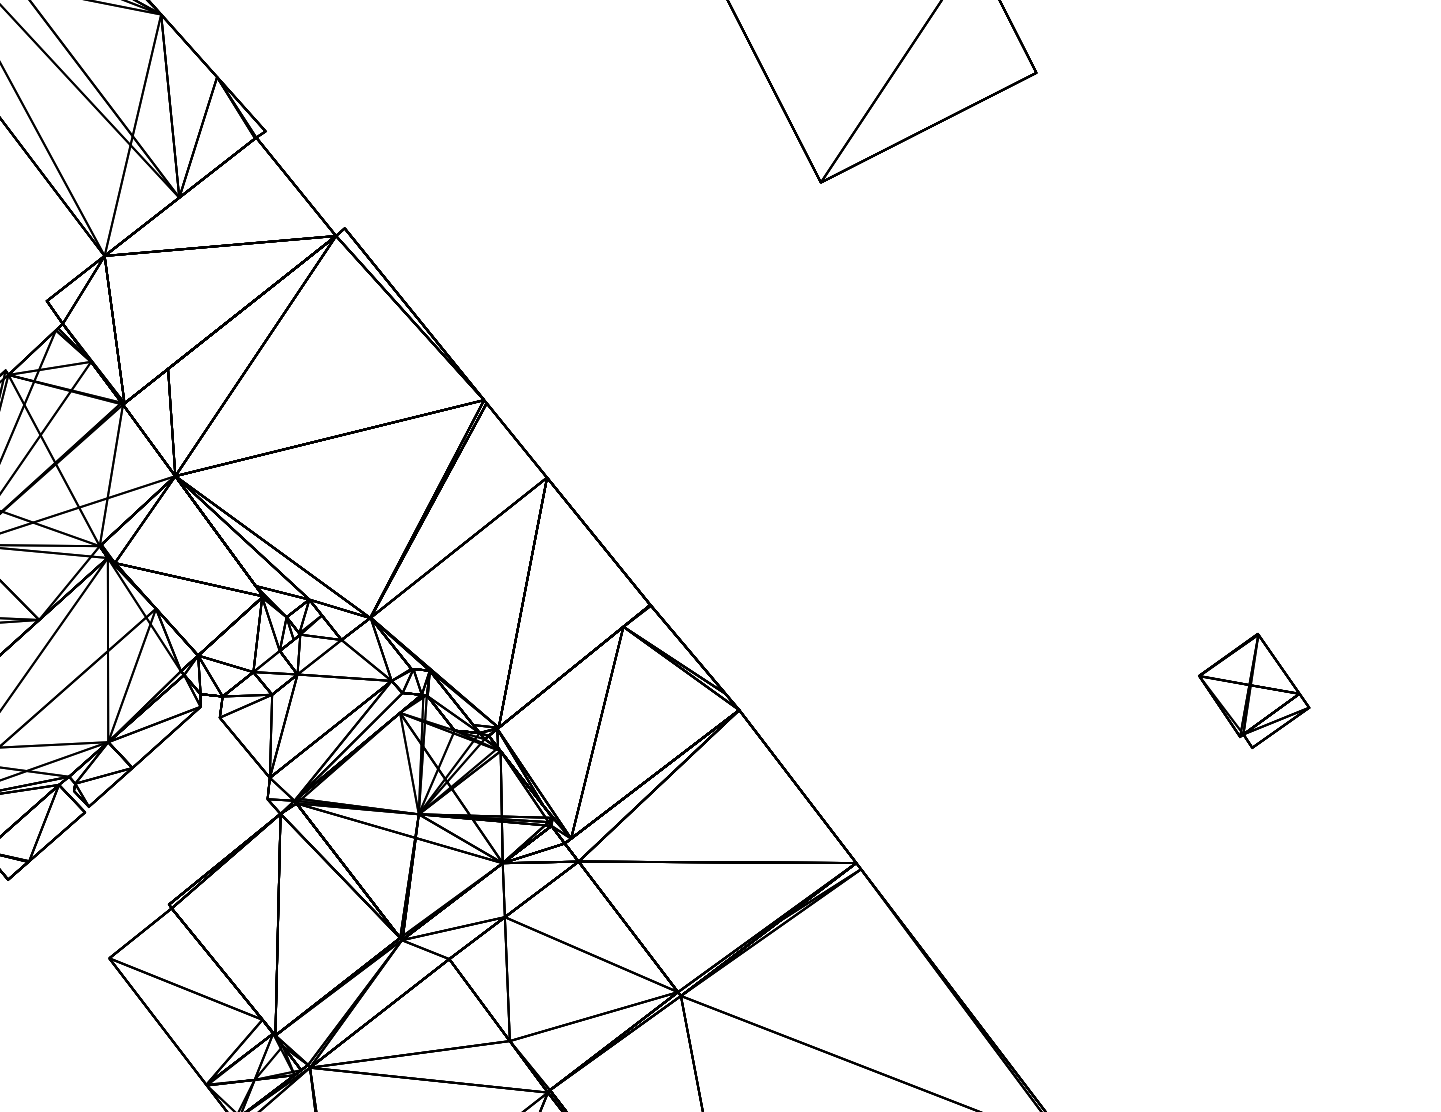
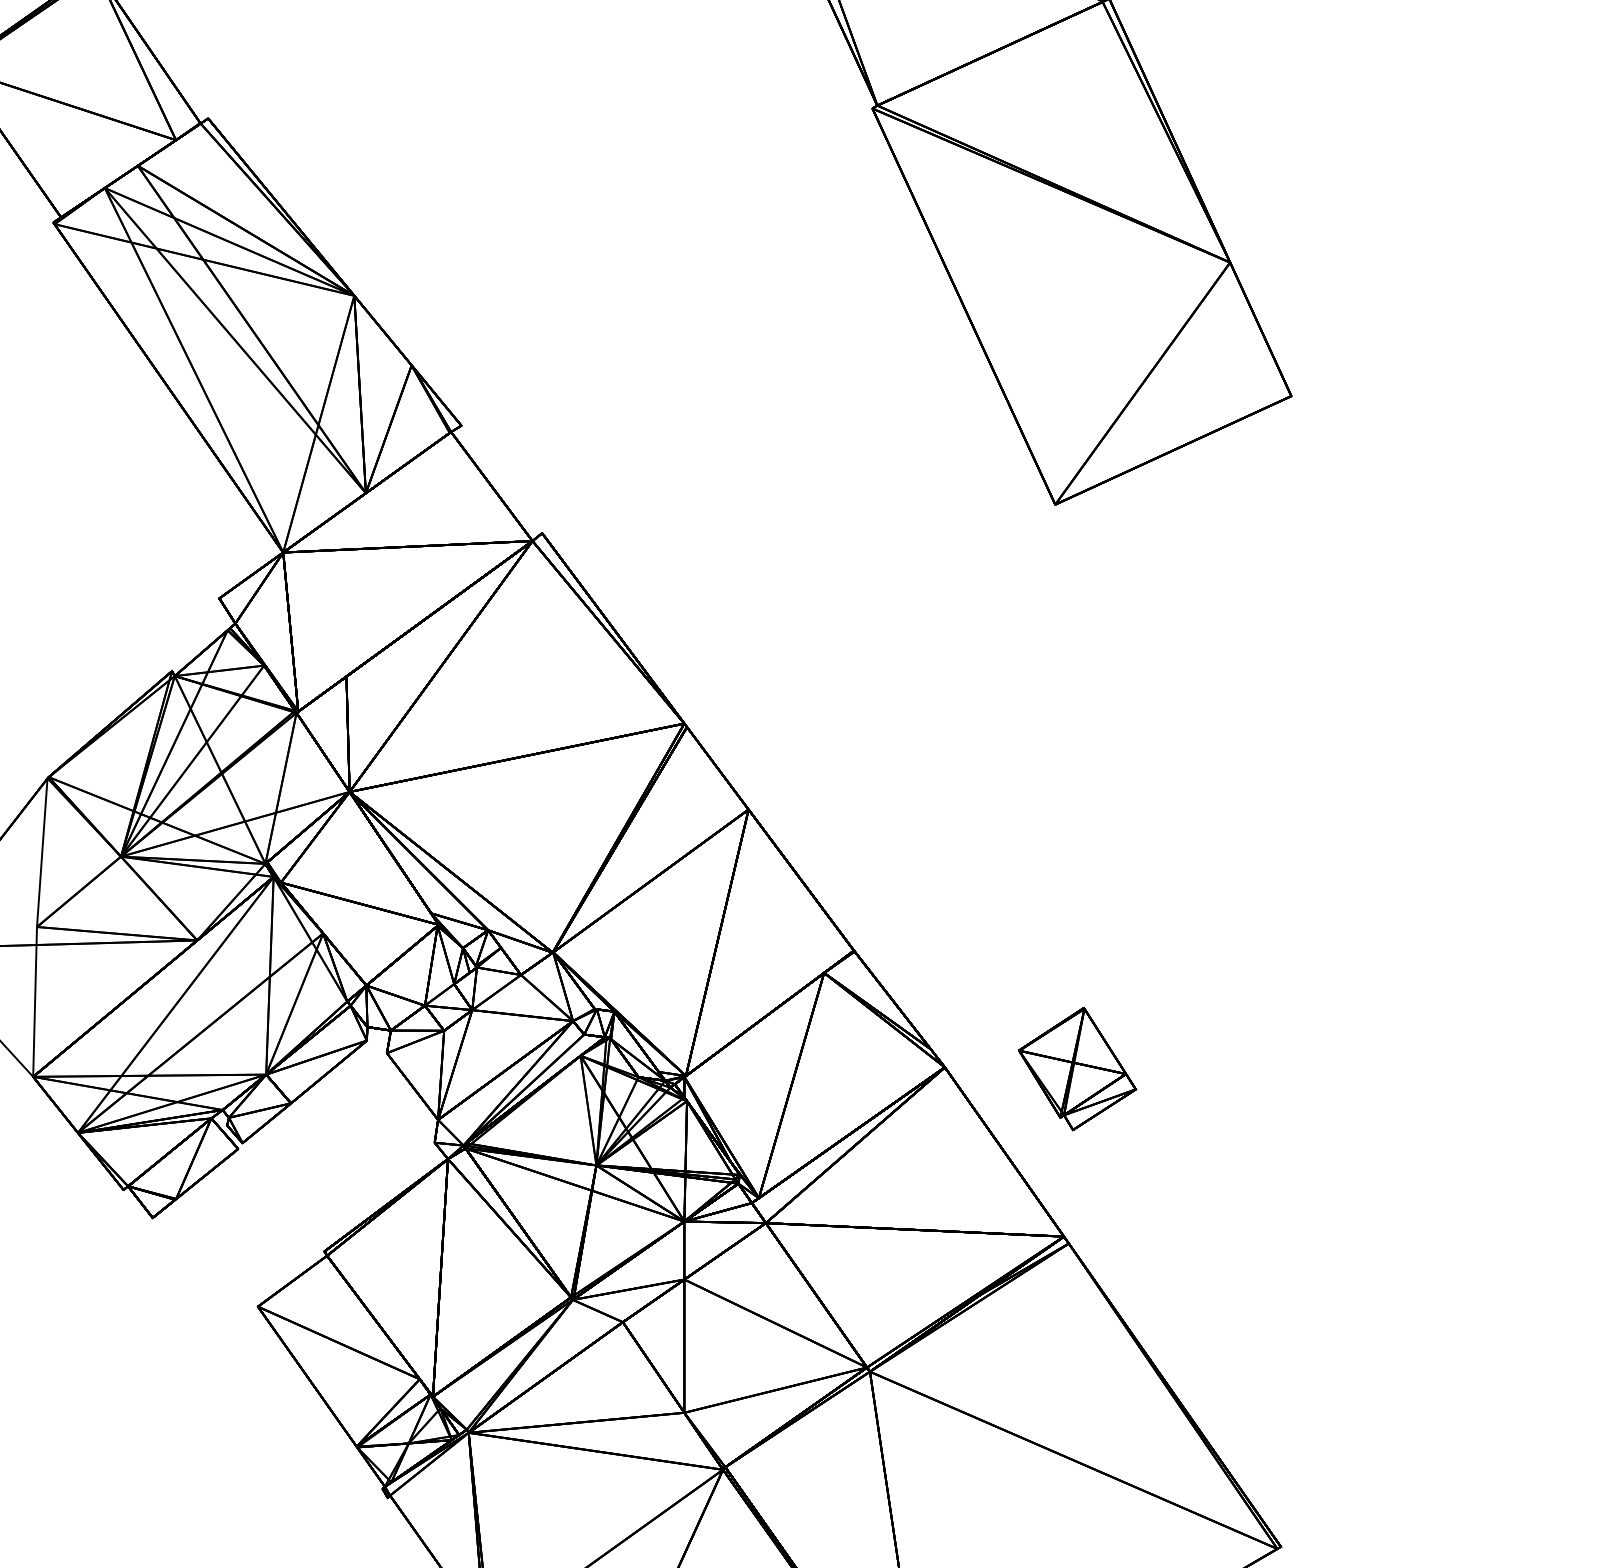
part: (1254, 691) -> (1077, 1069), moved

